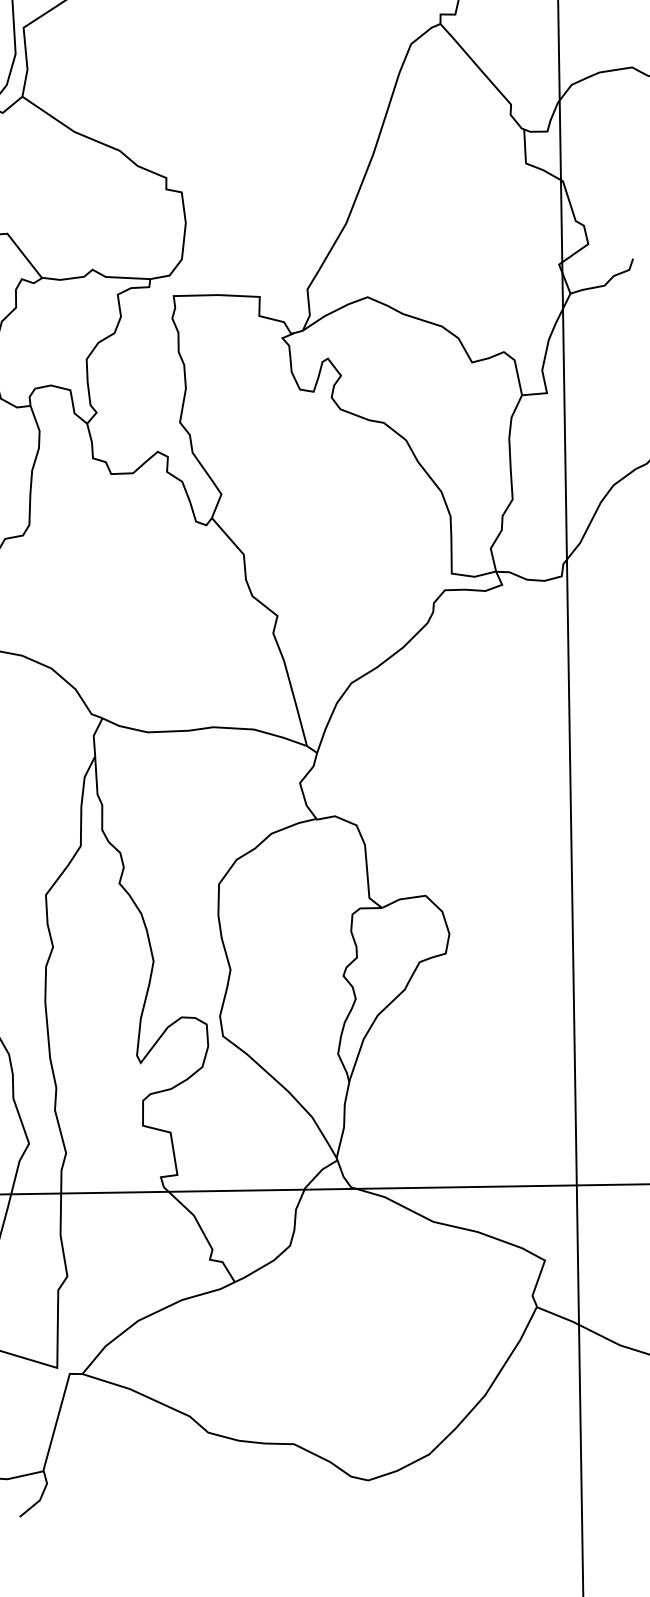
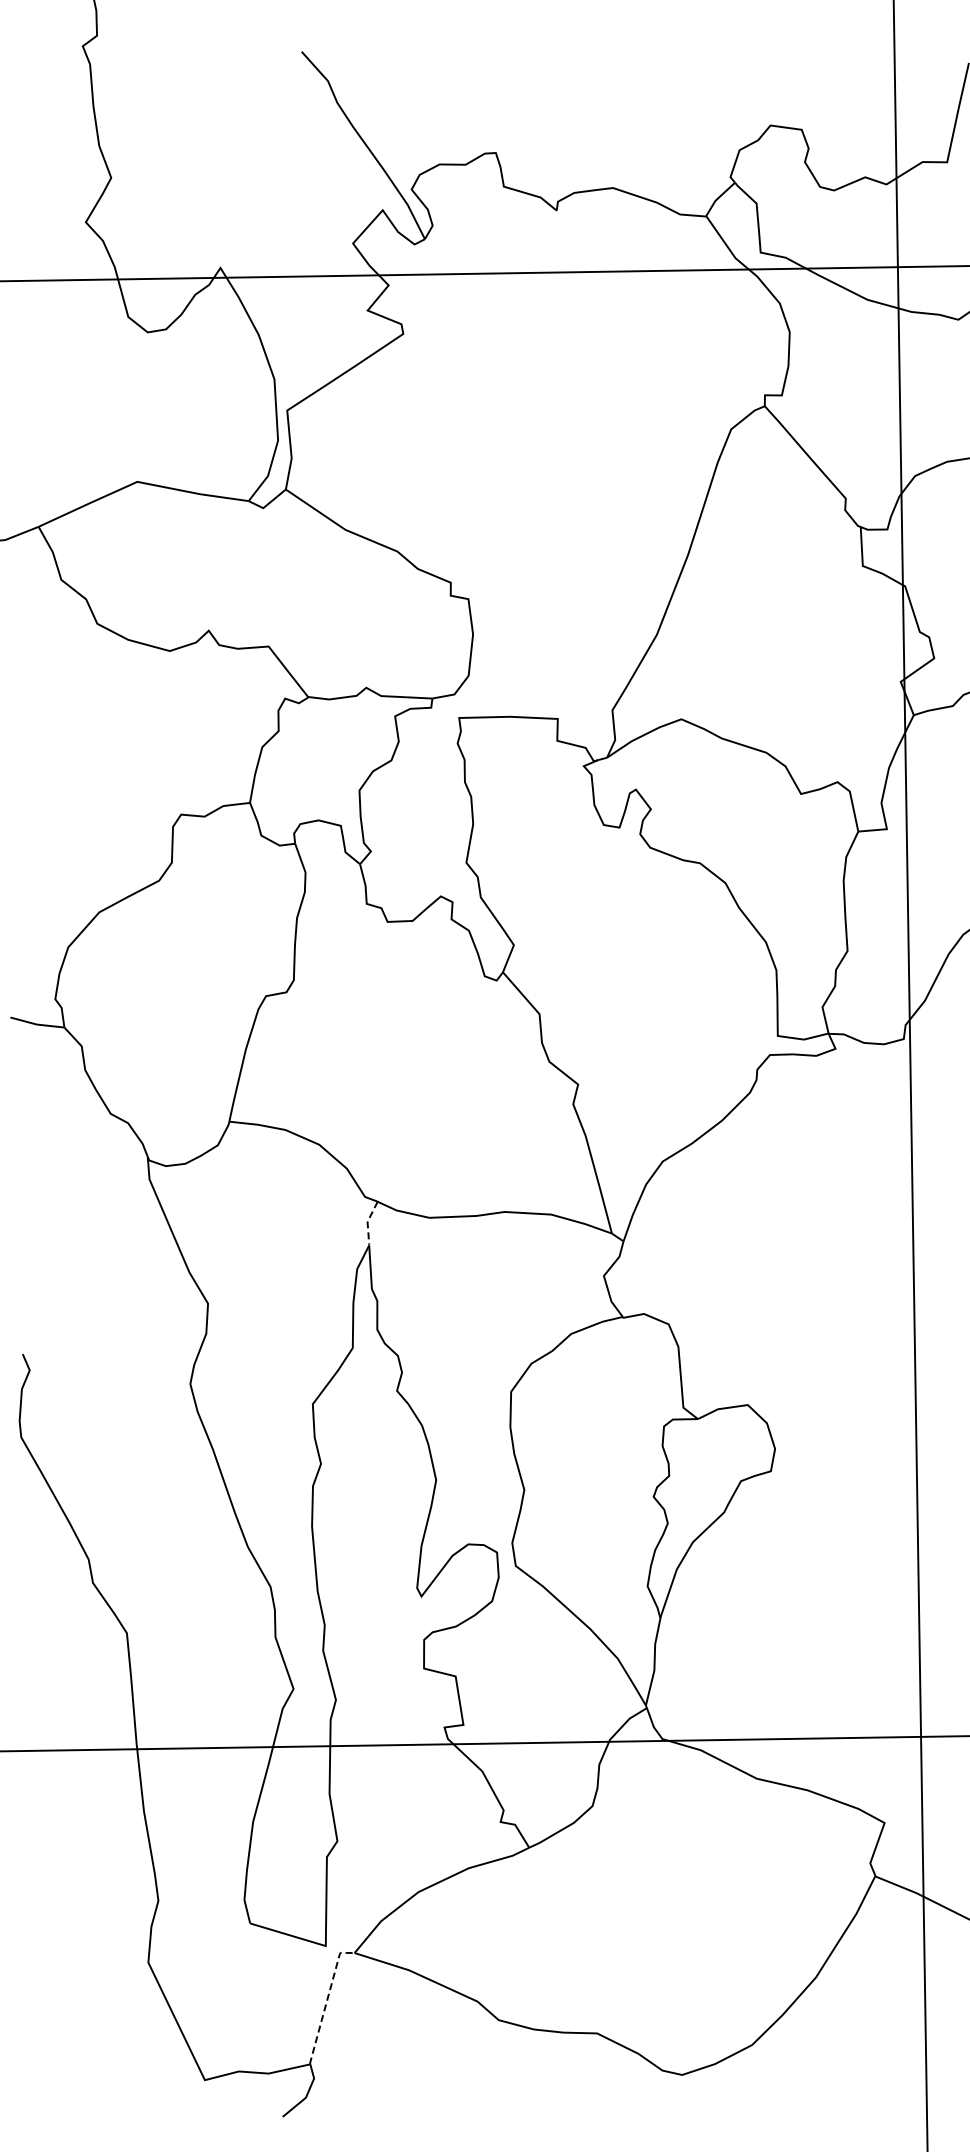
line: (93, 736) -> (367, 1222), solid -> dashed
line: (57, 1416) -> (326, 2001), solid -> dashed

